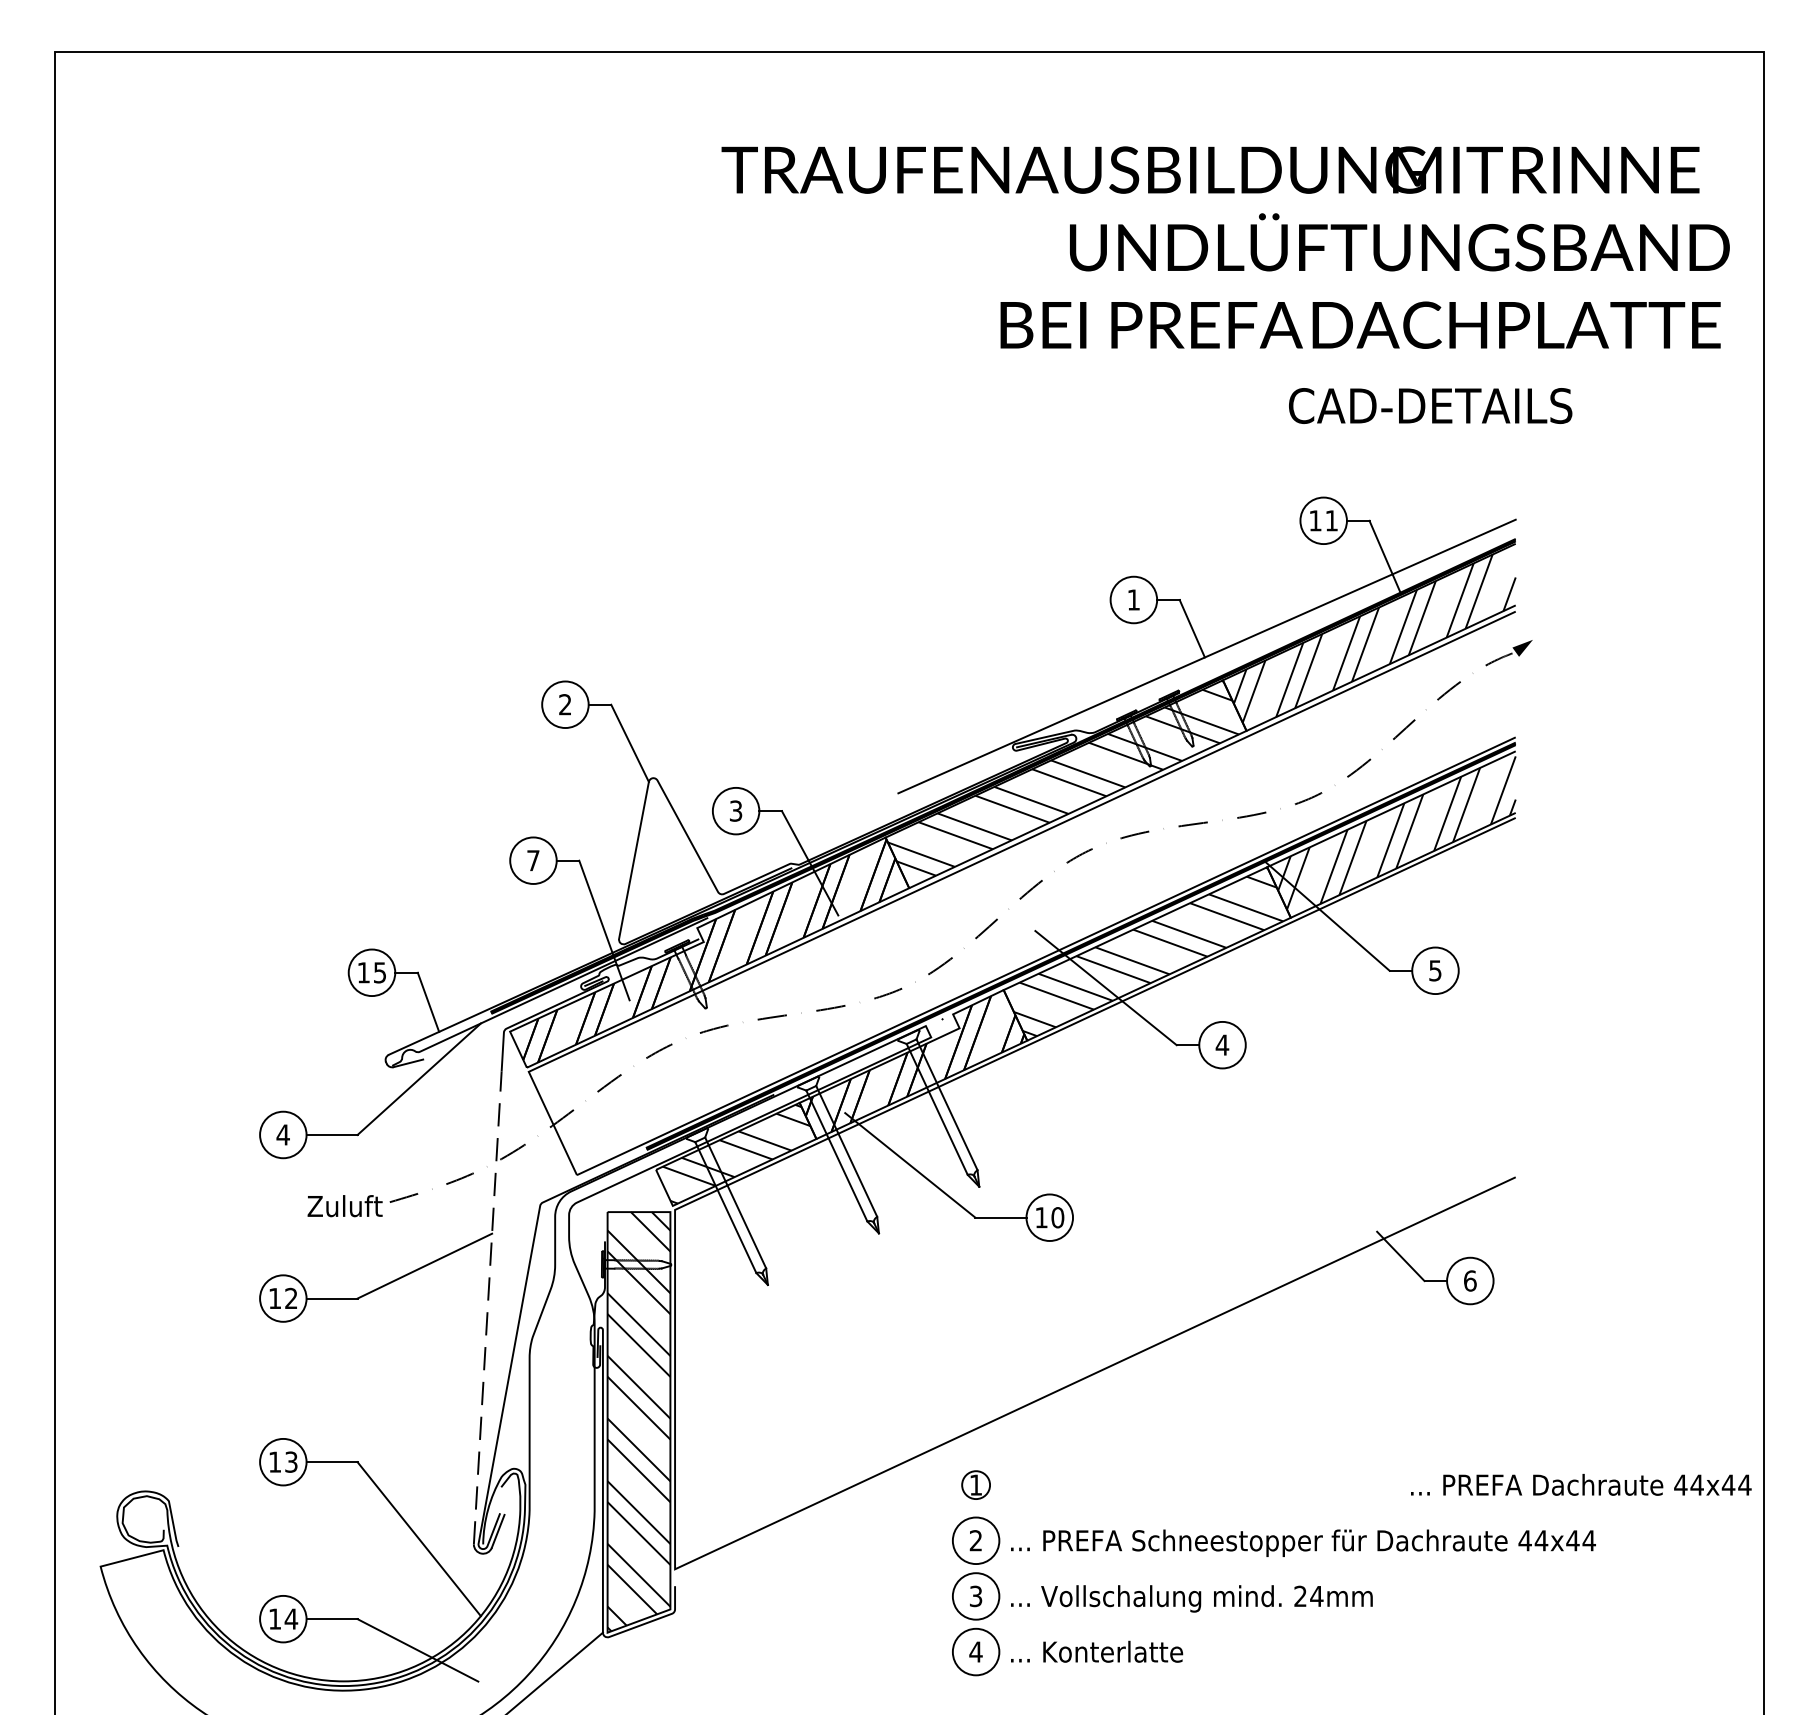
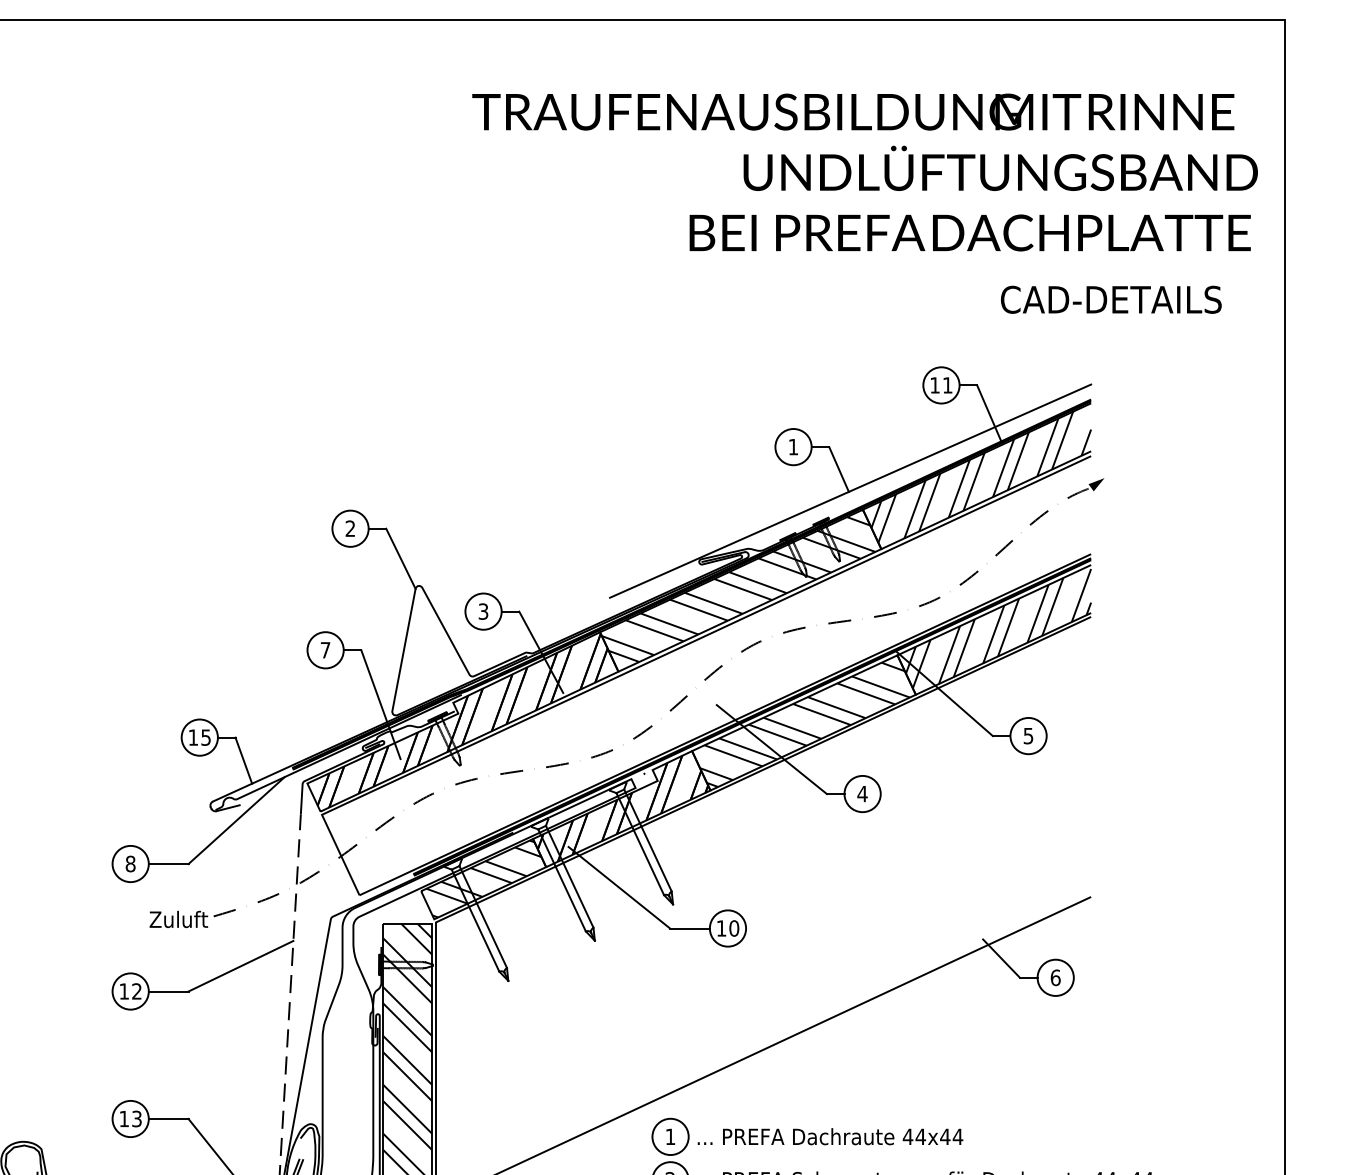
text: (1430, 405) -> (1111, 299), moved
text: (282, 1134) -> (130, 863), 4 -> 8
circle: (975, 1484) -> (670, 1136), size x1.67
text: (1581, 1484) -> (830, 1136), moved

